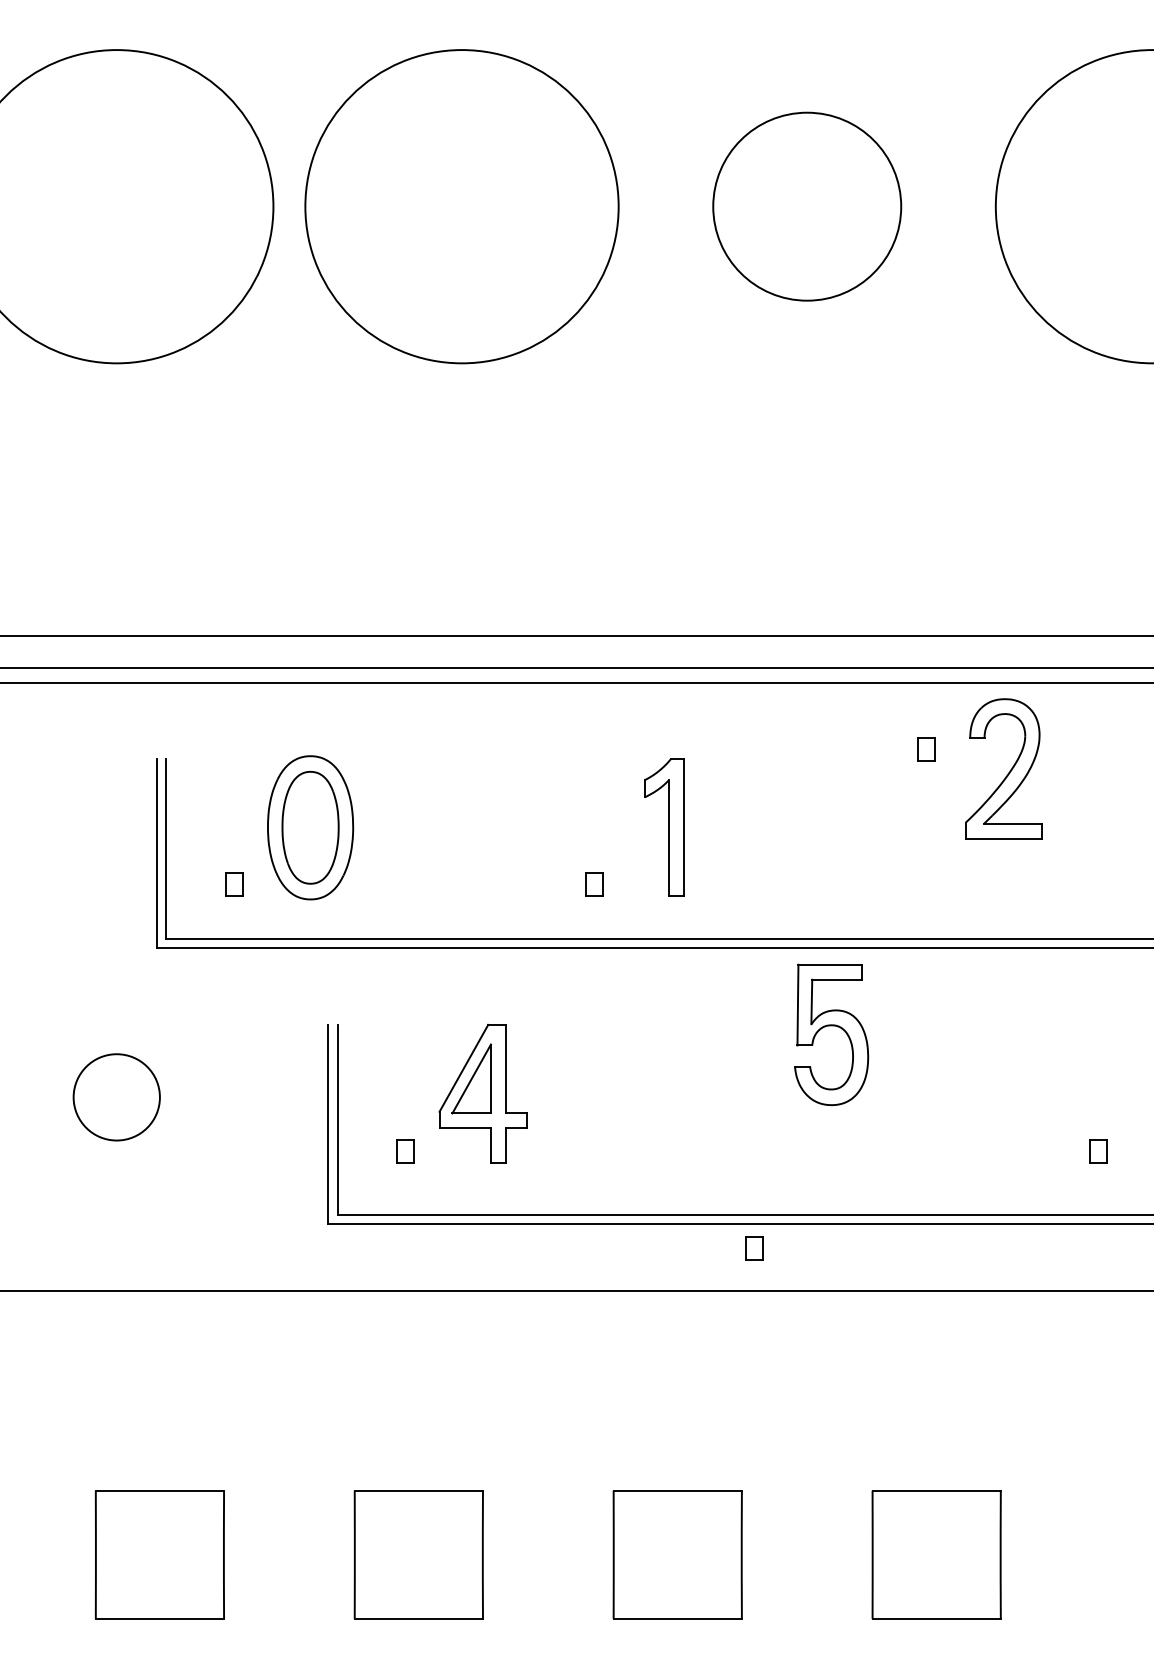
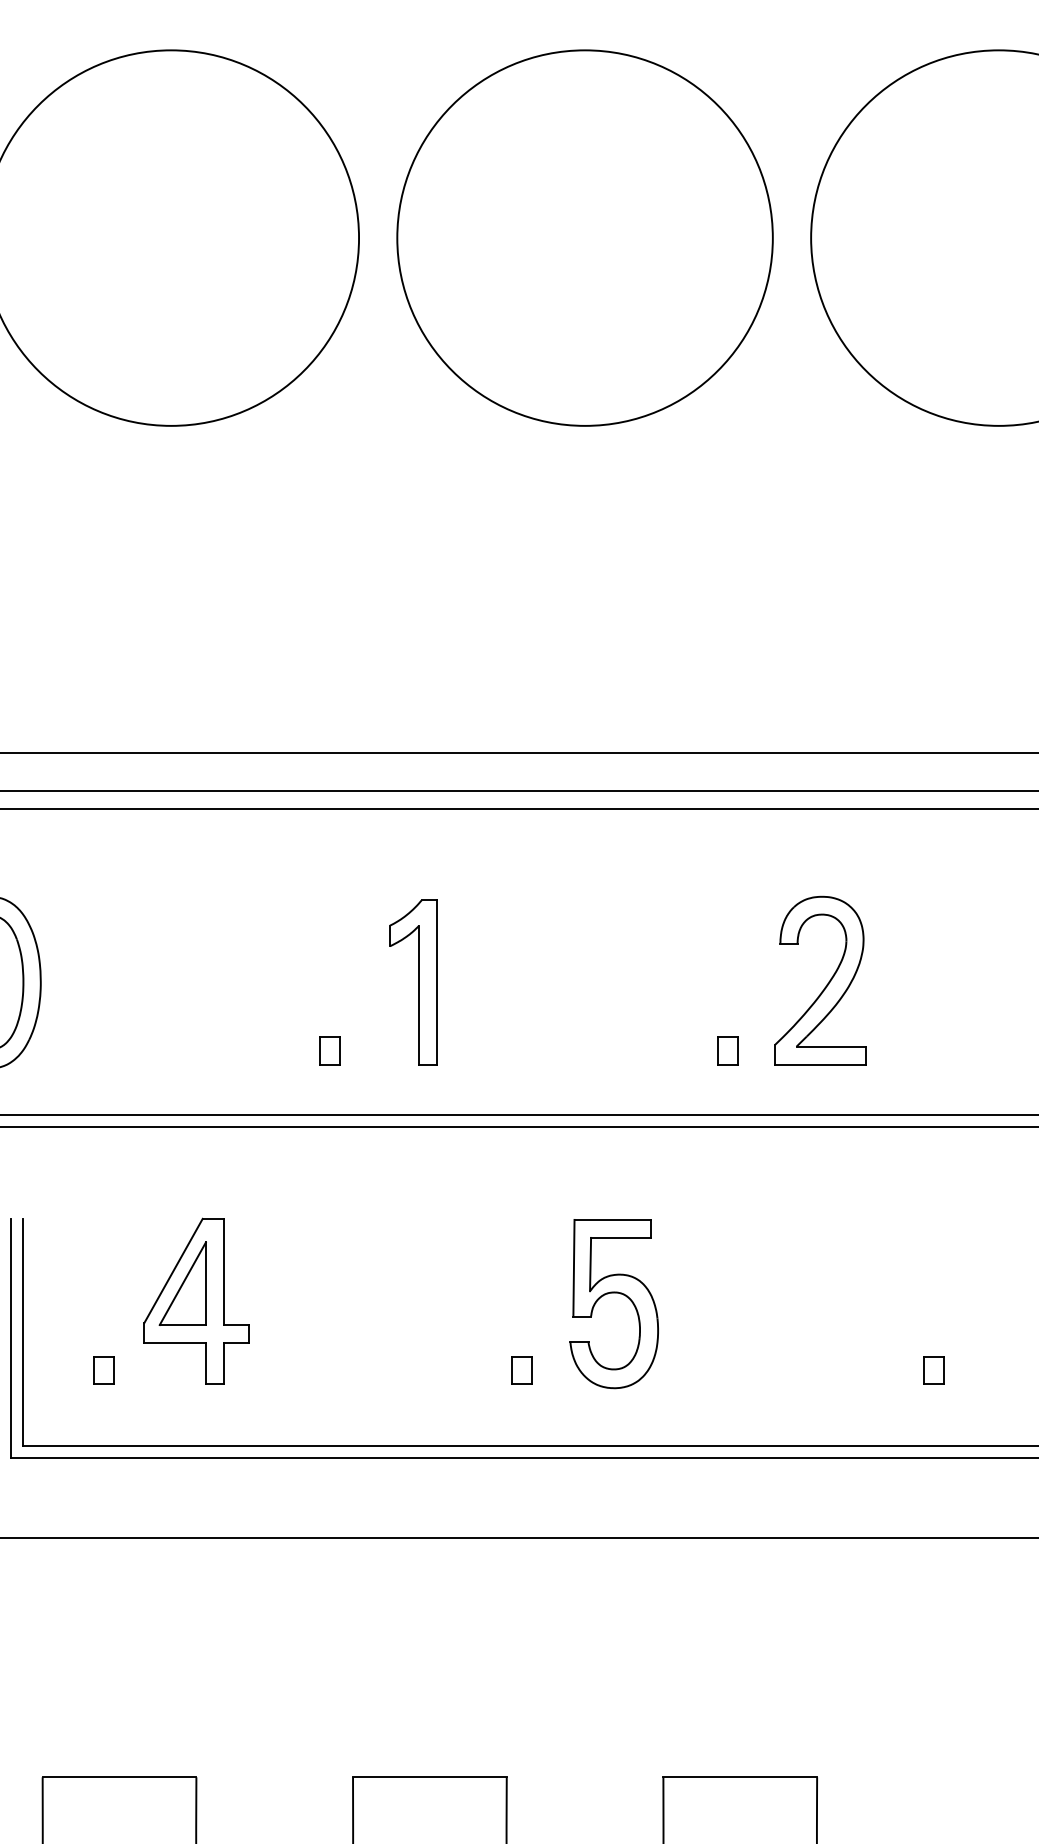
circle: (806, 206) -> (584, 237), size x1.67
part: (926, 749) -> (728, 1050), moved
part: (1008, 772) -> (826, 984), moved
part: (831, 1026) -> (614, 1293), moved
part: (754, 1248) -> (521, 1370), moved

